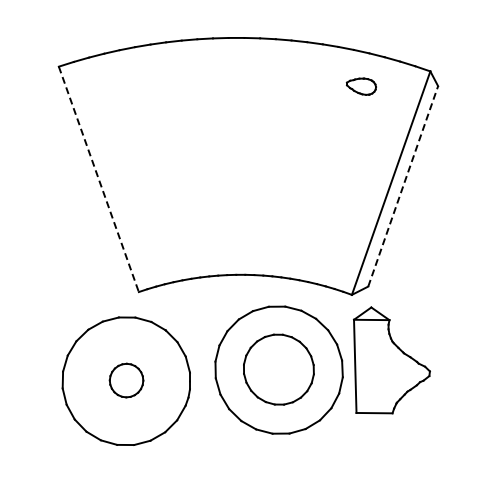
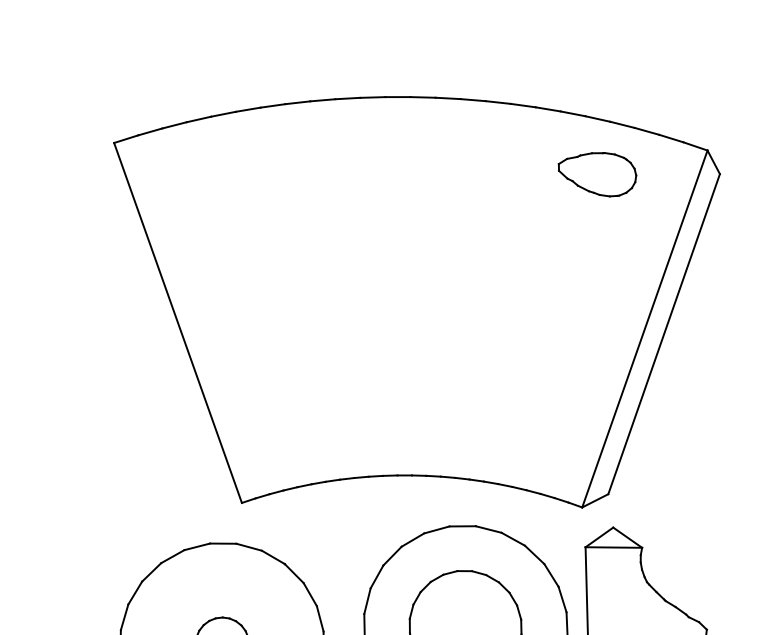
part: (361, 86) -> (597, 174), size x1.67
line: (98, 179) -> (177, 323), dashed -> solid
line: (403, 185) -> (664, 332), dashed -> solid

